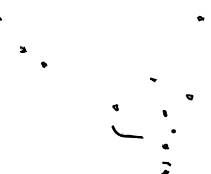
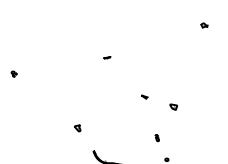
part: (120, 47) -> (106, 56), added
part: (189, 97) -> (173, 107), moved
part: (115, 107) -> (77, 127), moved

